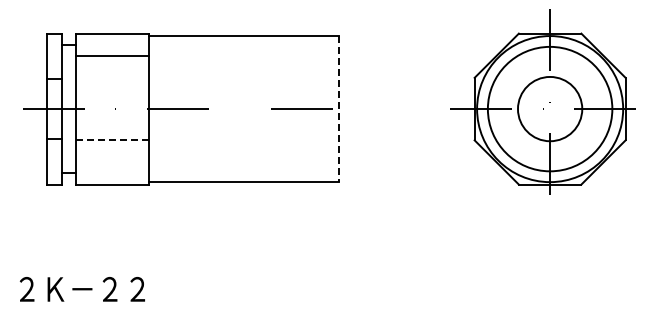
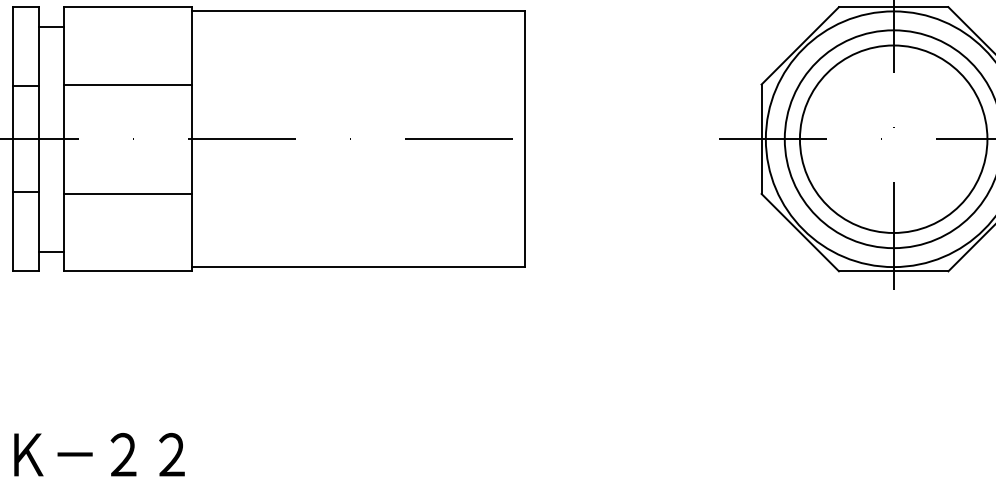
line: (112, 55) -> (127, 83), moved
circle: (549, 108) -> (892, 138), size x1.67
line: (339, 109) -> (525, 139), dashed -> solid
line: (112, 140) -> (127, 194), dashed -> solid

